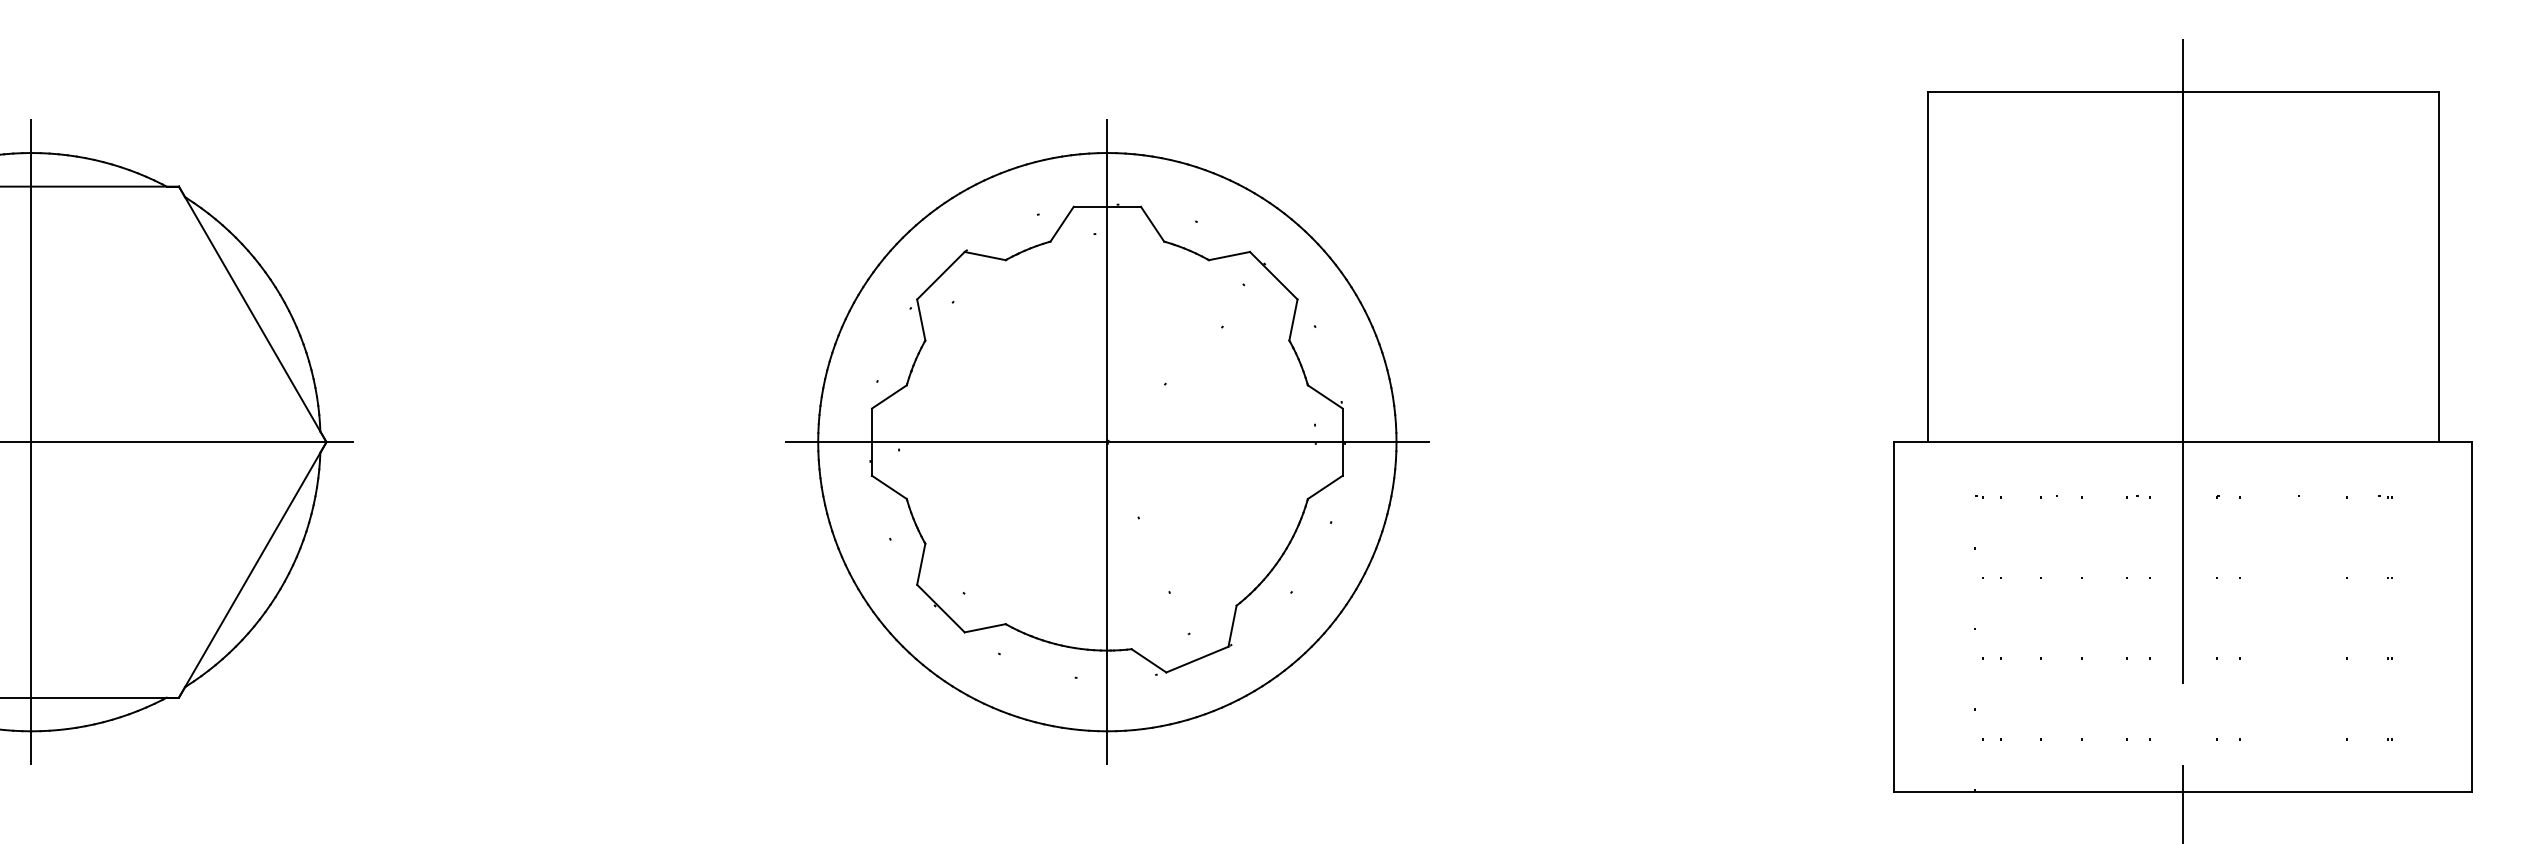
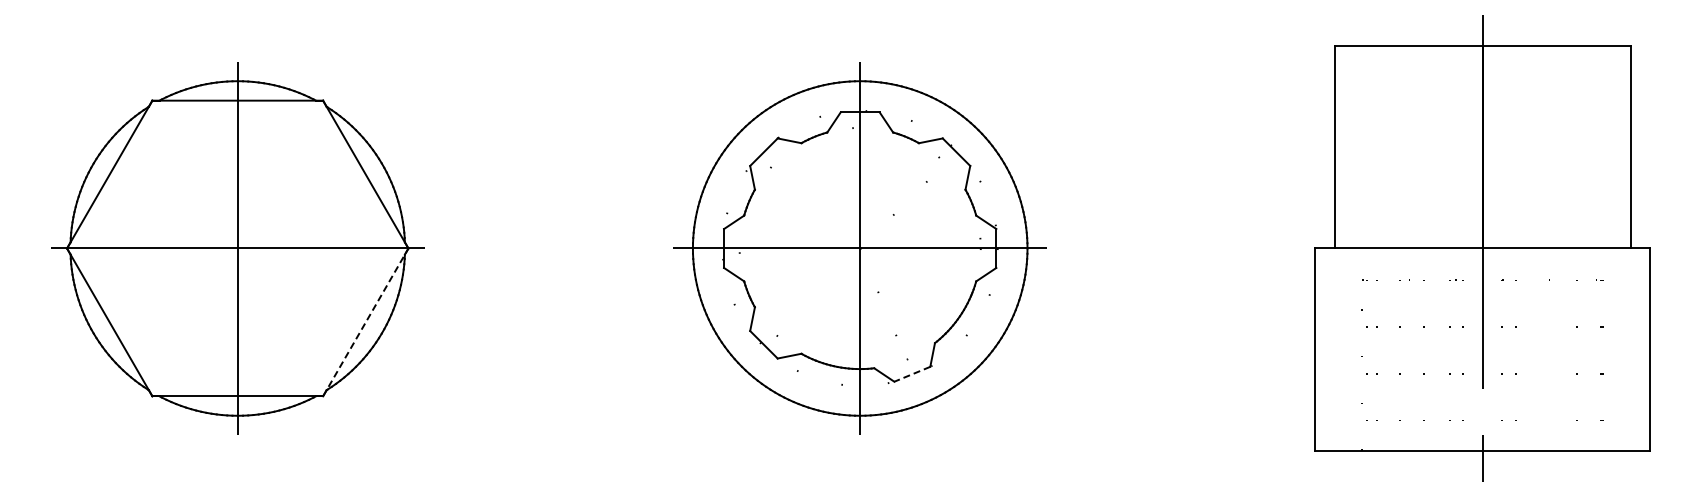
line: (253, 568) -> (366, 321), solid -> dashed
line: (1195, 659) -> (911, 374), solid -> dashed

